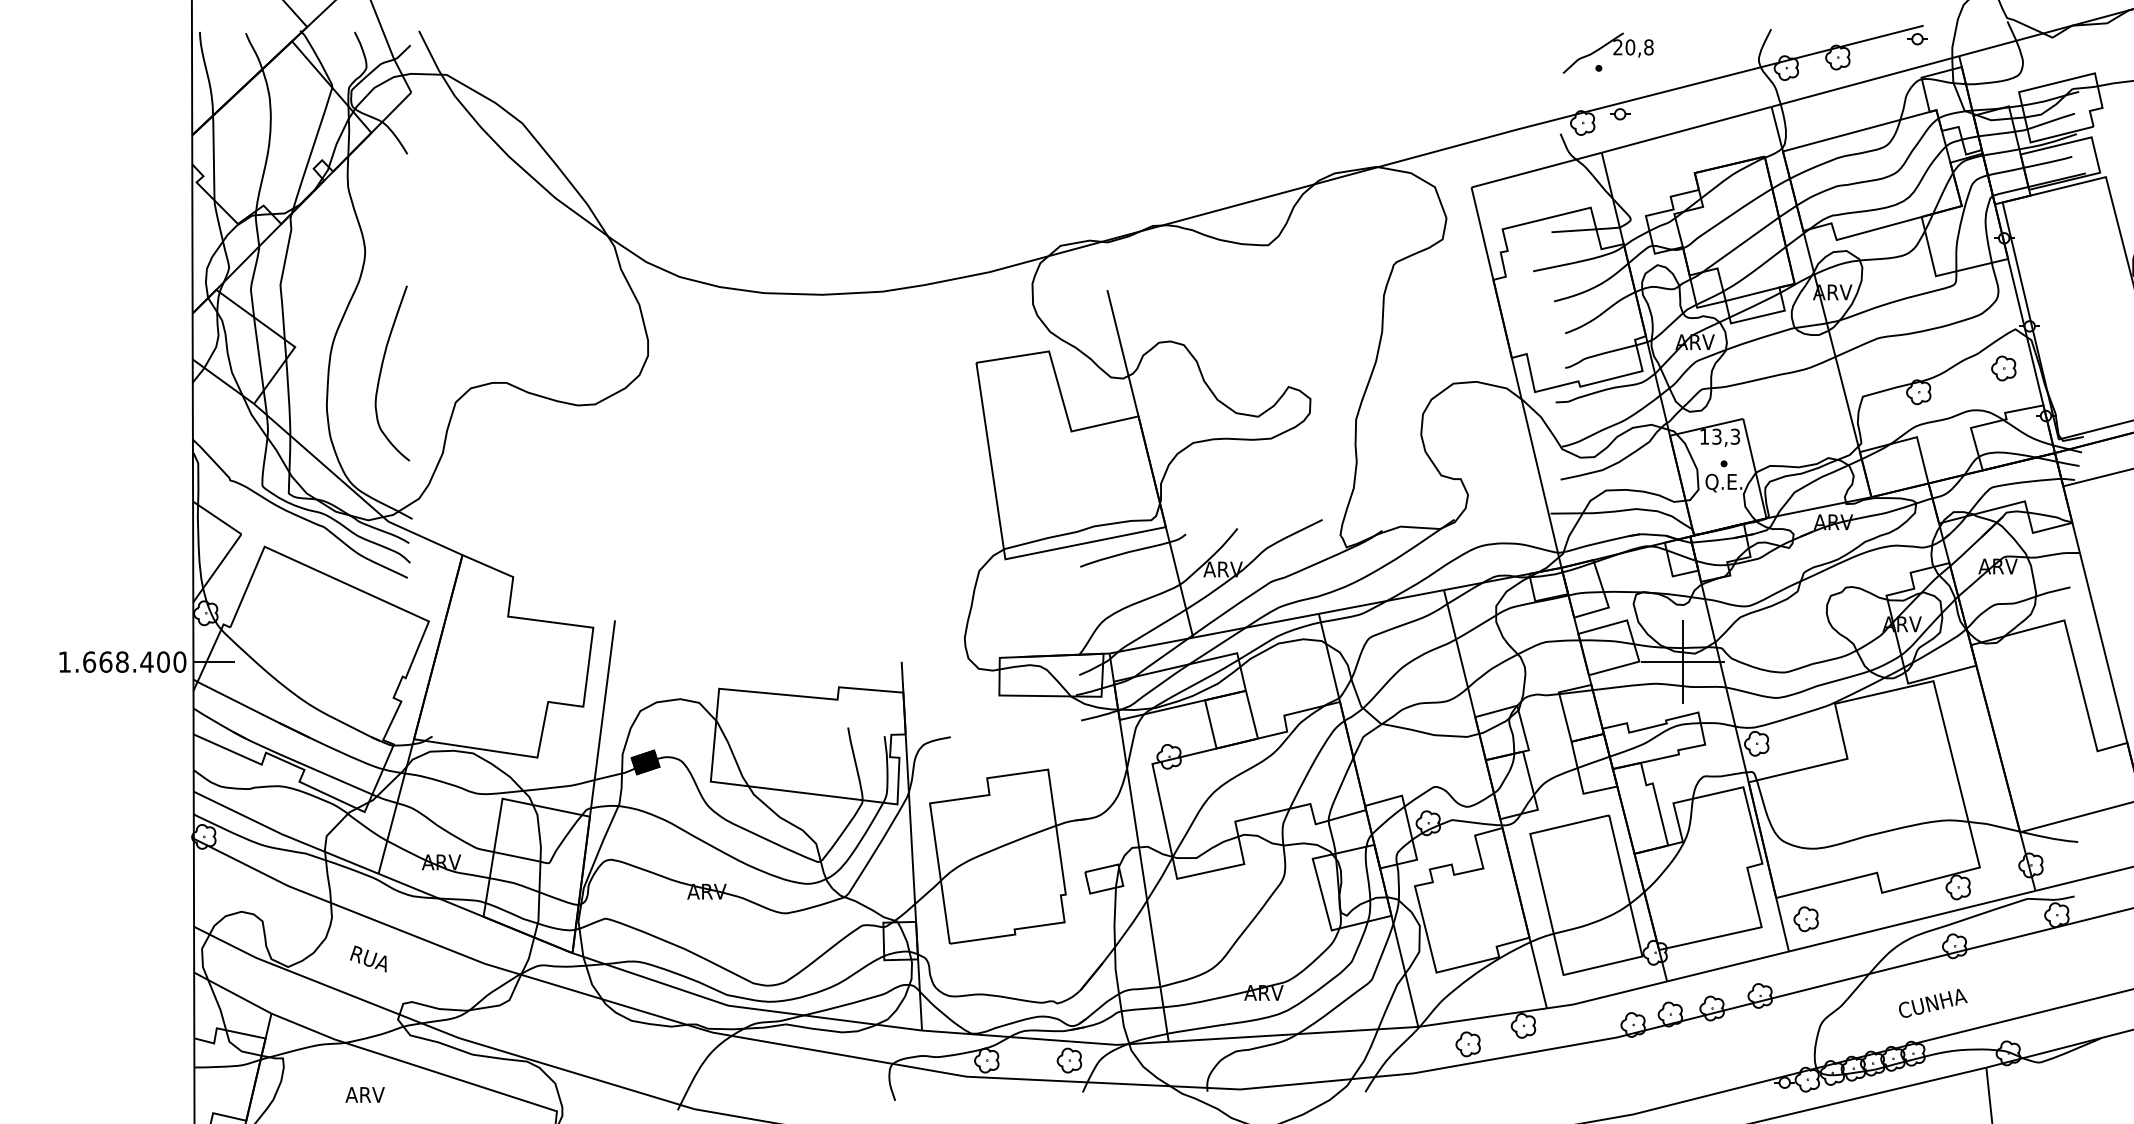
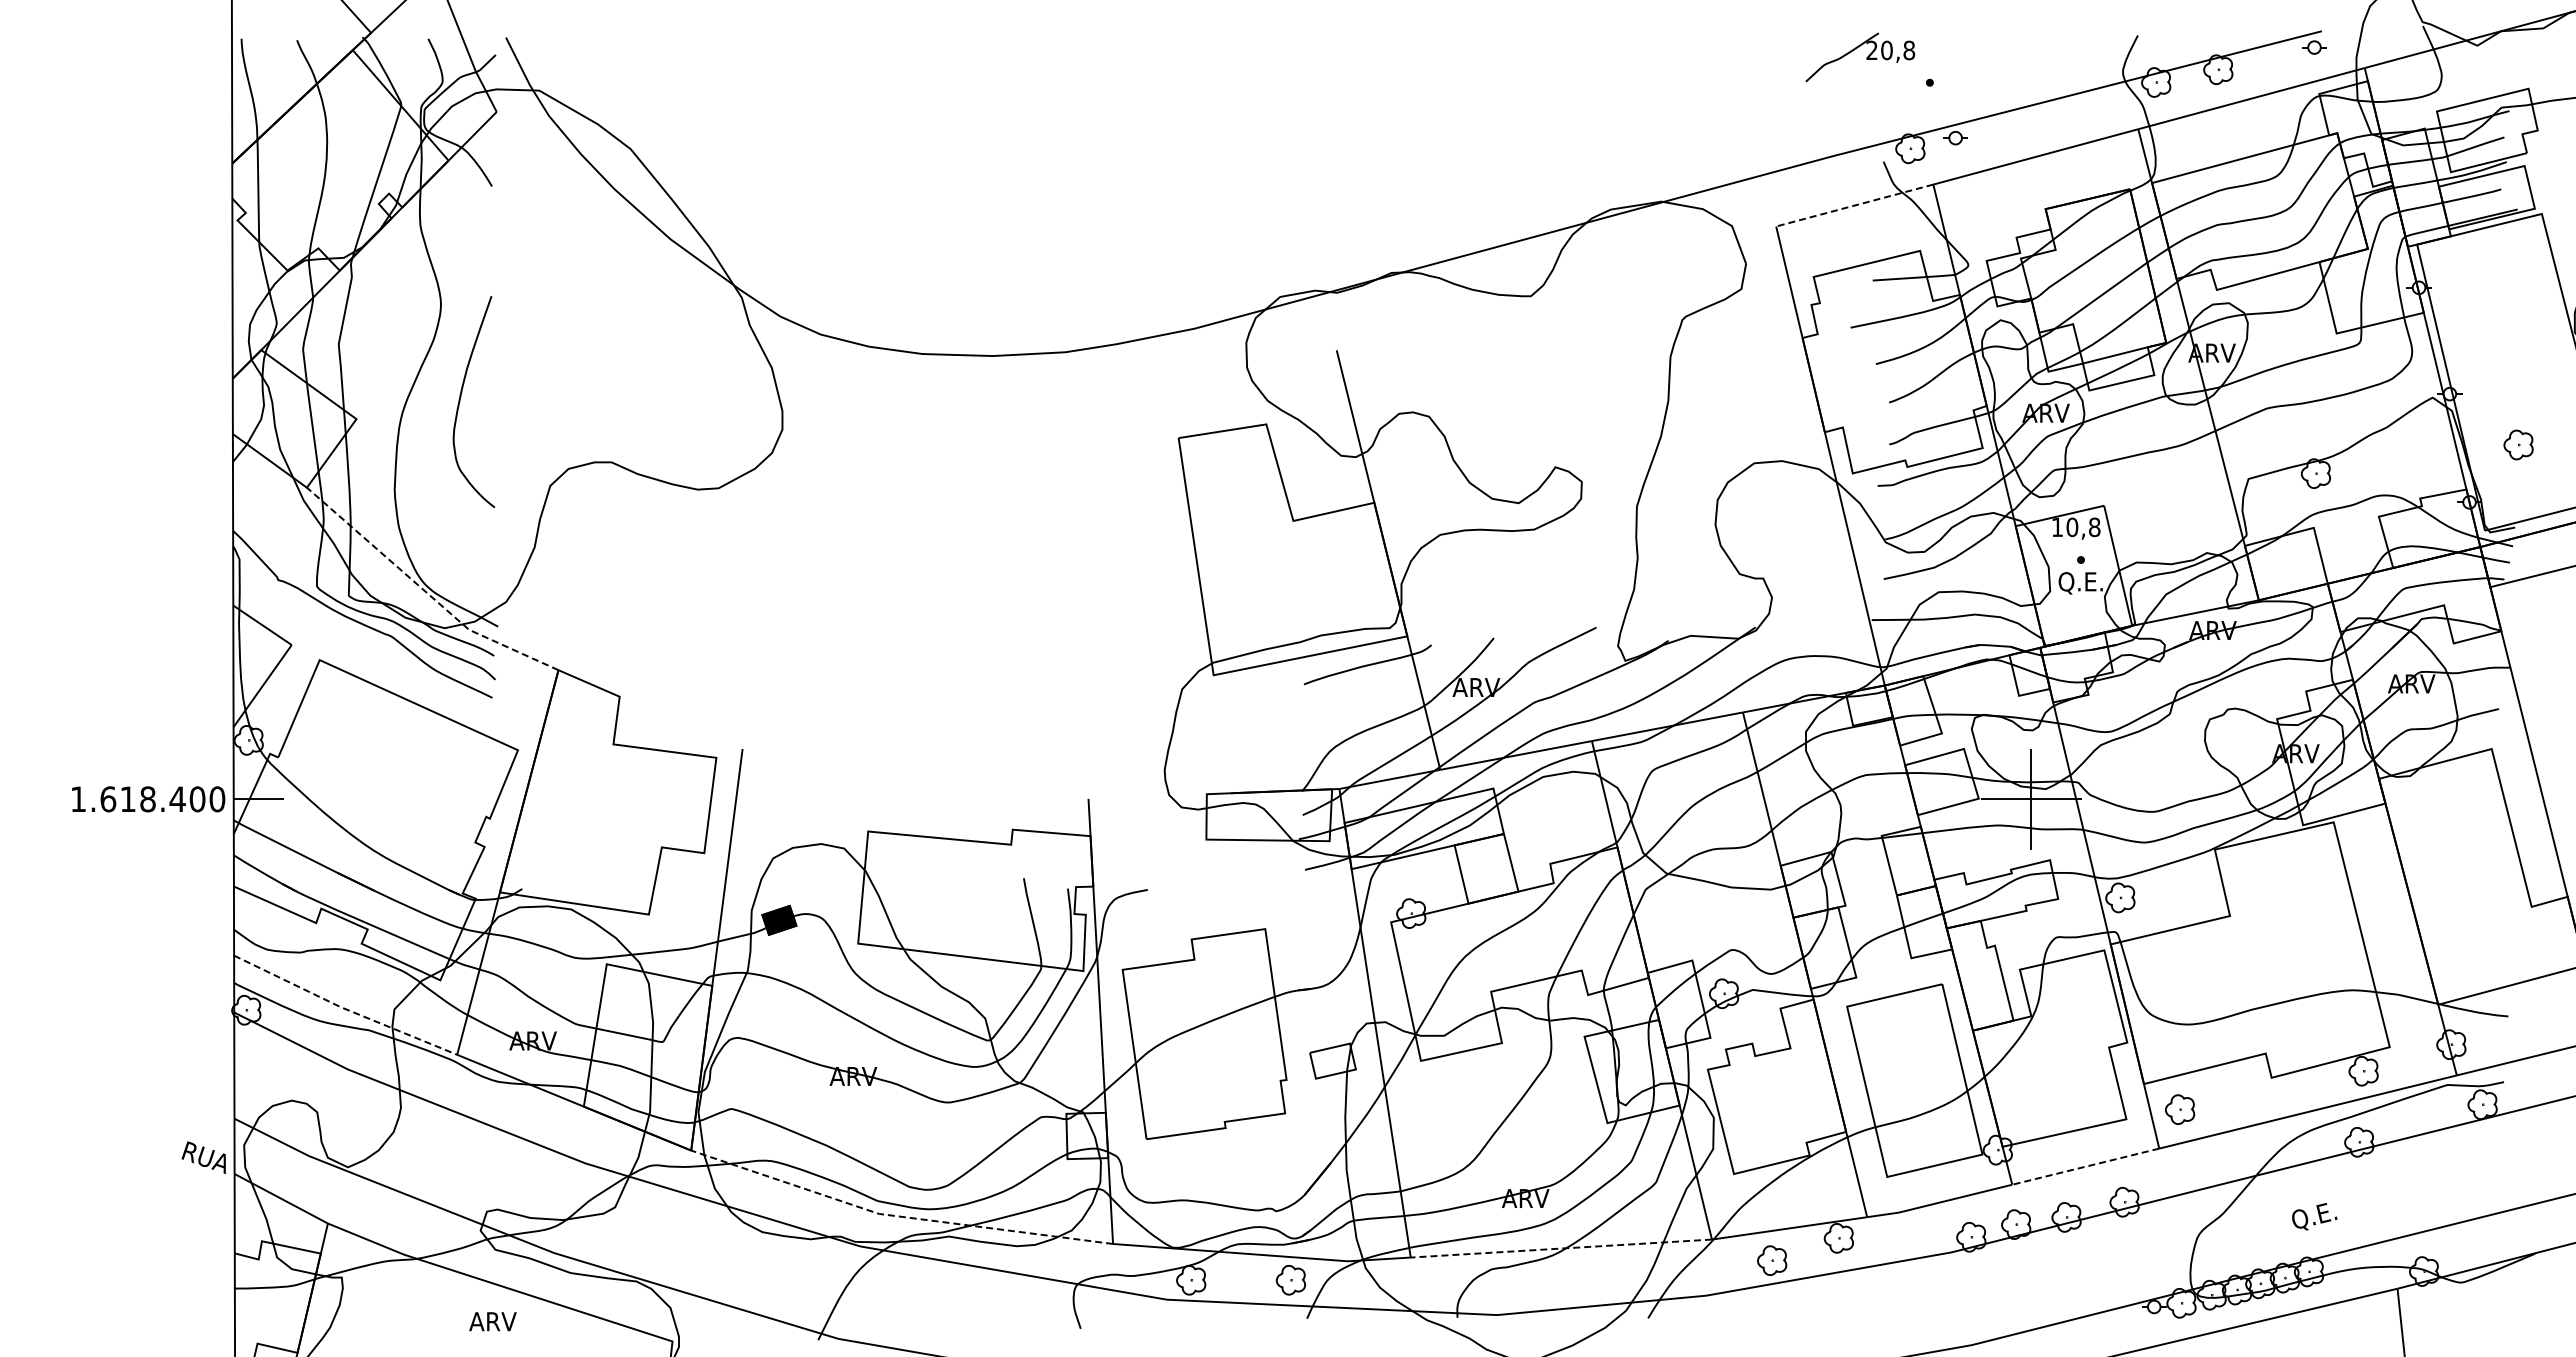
part: (1608, 53) -> (1860, 57), moved
line: (1536, 170) -> (1854, 205), solid -> dashed
part: (2003, 368) -> (2518, 444), moved
curve: (382, 369) -> (461, 397), moved
text: (1726, 436) -> (2083, 527), 13,3 -> 10,8
line: (351, 489) -> (424, 591), solid -> dashed
text: (106, 662) -> (128, 799), 1.668.400 -> 1.618.400
line: (284, 835) -> (343, 1008), solid -> dashed
text: (368, 958) -> (203, 1157), moved
line: (1727, 966) -> (2085, 1166), solid -> dashed
text: (1934, 1003) -> (2335, 1211), CUNHA -> Q.E.
line: (743, 1007) -> (897, 1216), solid -> dashed
line: (1293, 1034) -> (1561, 1248), solid -> dashed
text: (364, 1094) -> (492, 1321), moved

